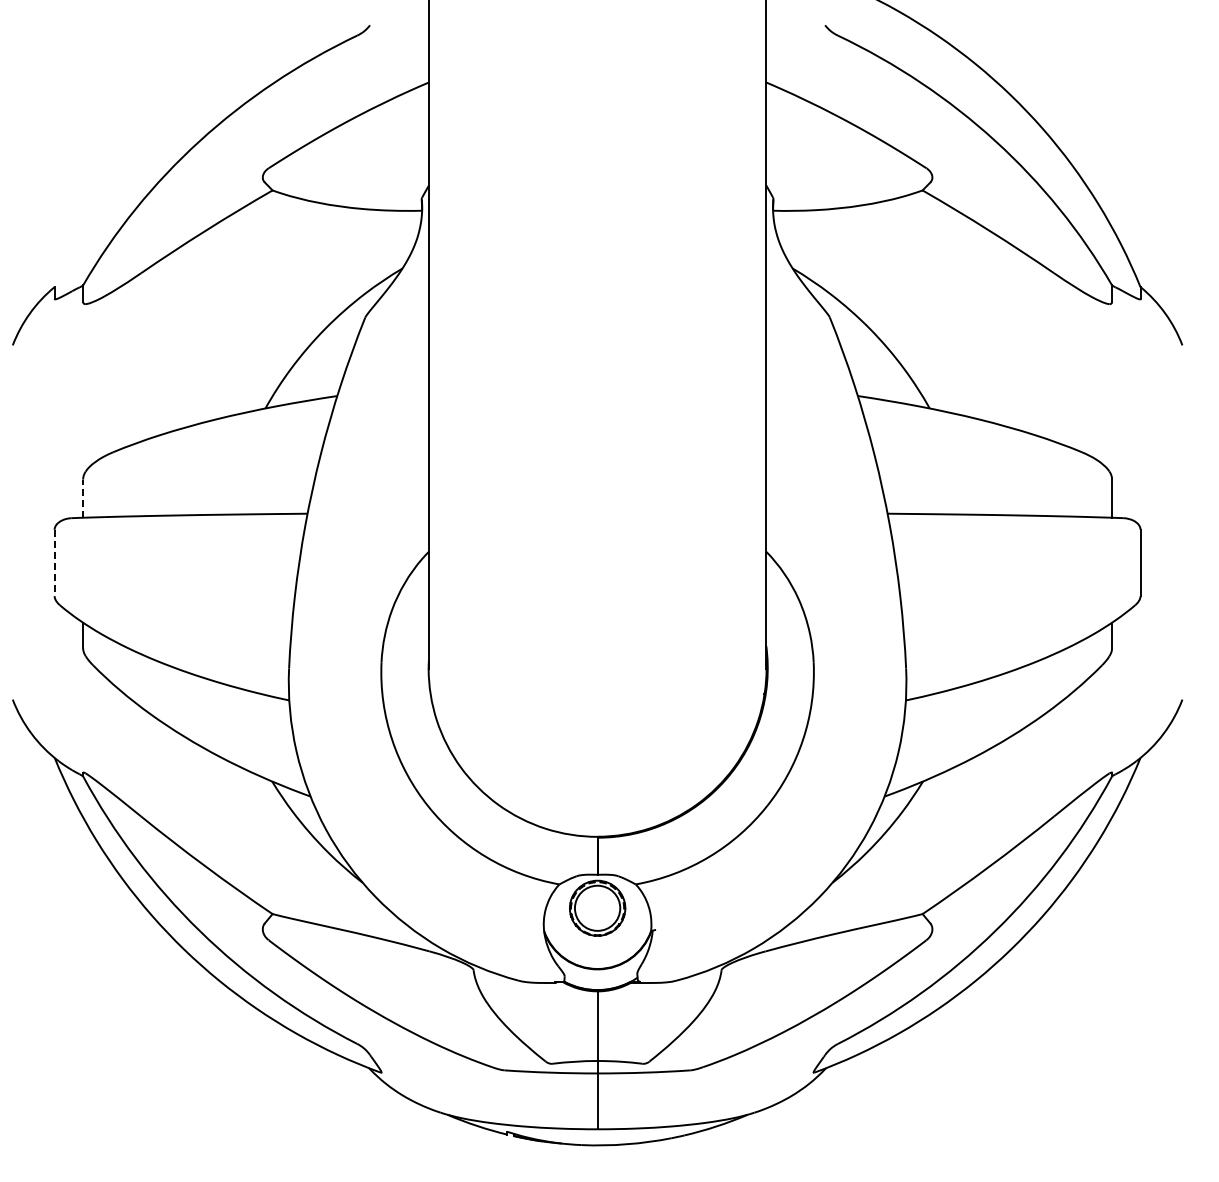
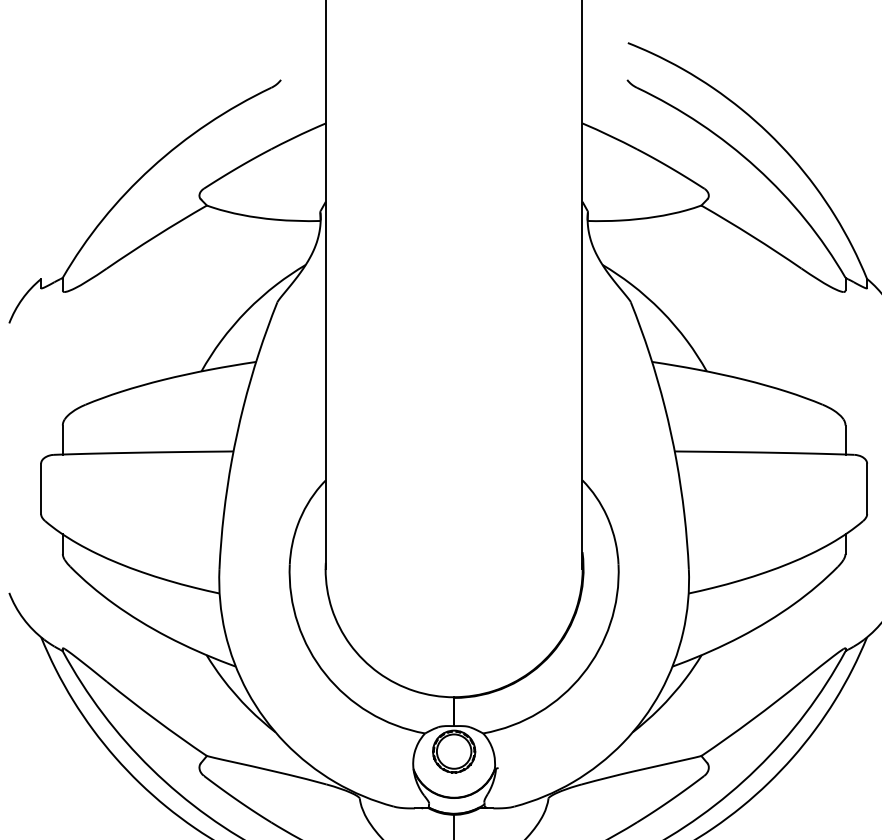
line: (83, 498) -> (63, 439), dashed -> solid
line: (54, 563) -> (41, 489), dashed -> solid

